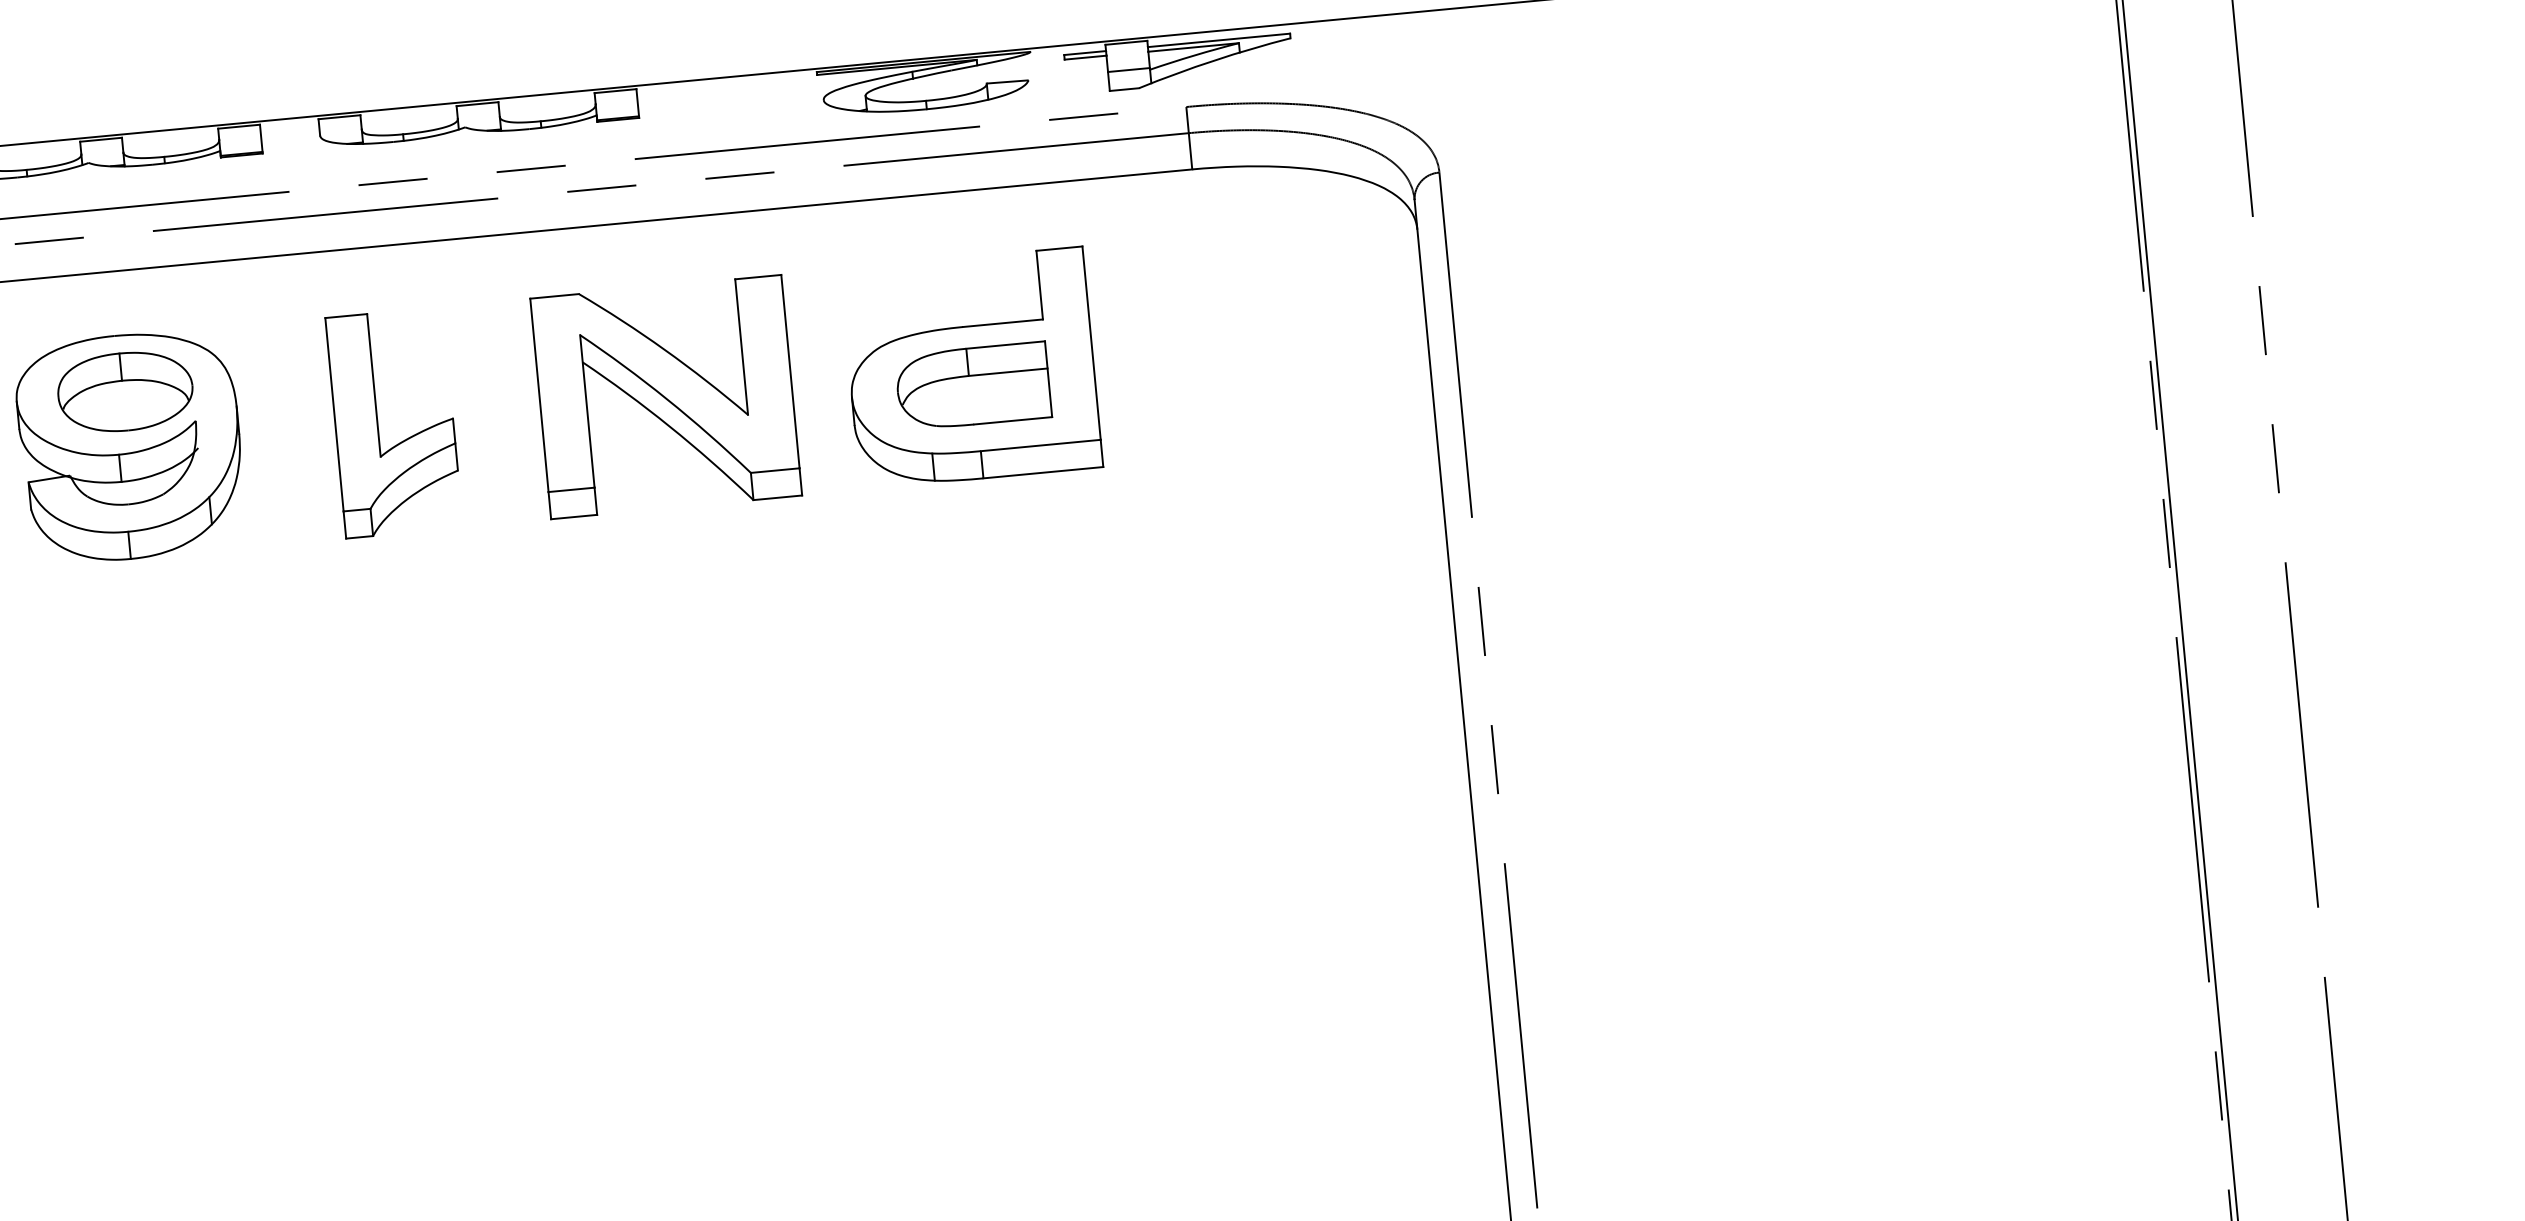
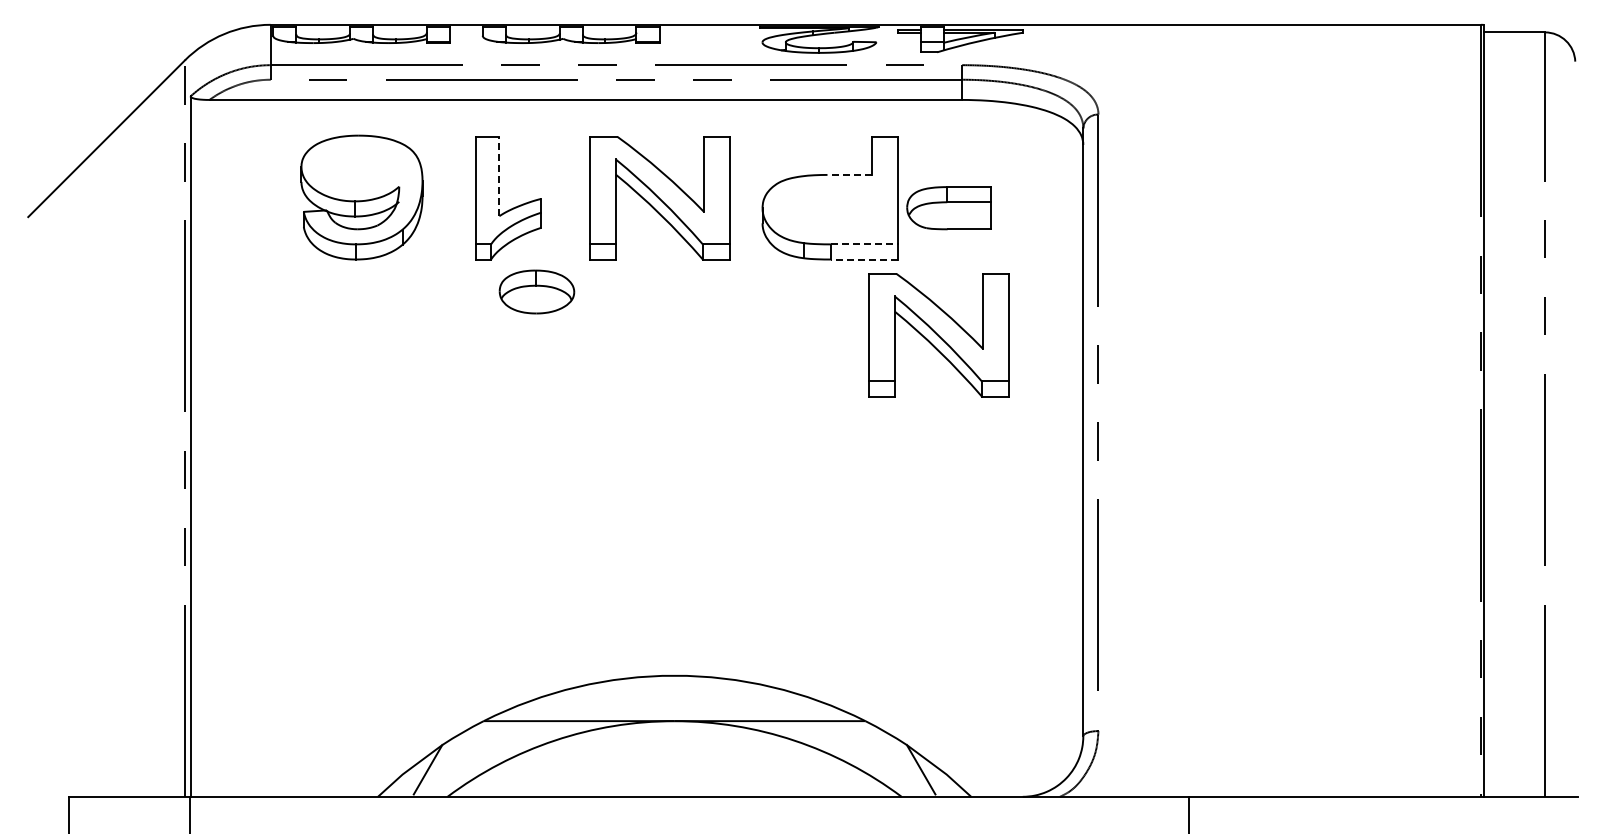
line: (1002, 322) -> (849, 174), solid -> dashed
line: (374, 385) -> (499, 176), solid -> dashed
part: (972, 386) -> (948, 208), moved
part: (124, 390) -> (536, 291), moved
line: (1041, 445) -> (864, 244), solid -> dashed
line: (1042, 472) -> (863, 259), solid -> dashed
part: (1189, 596) -> (938, 335), added

